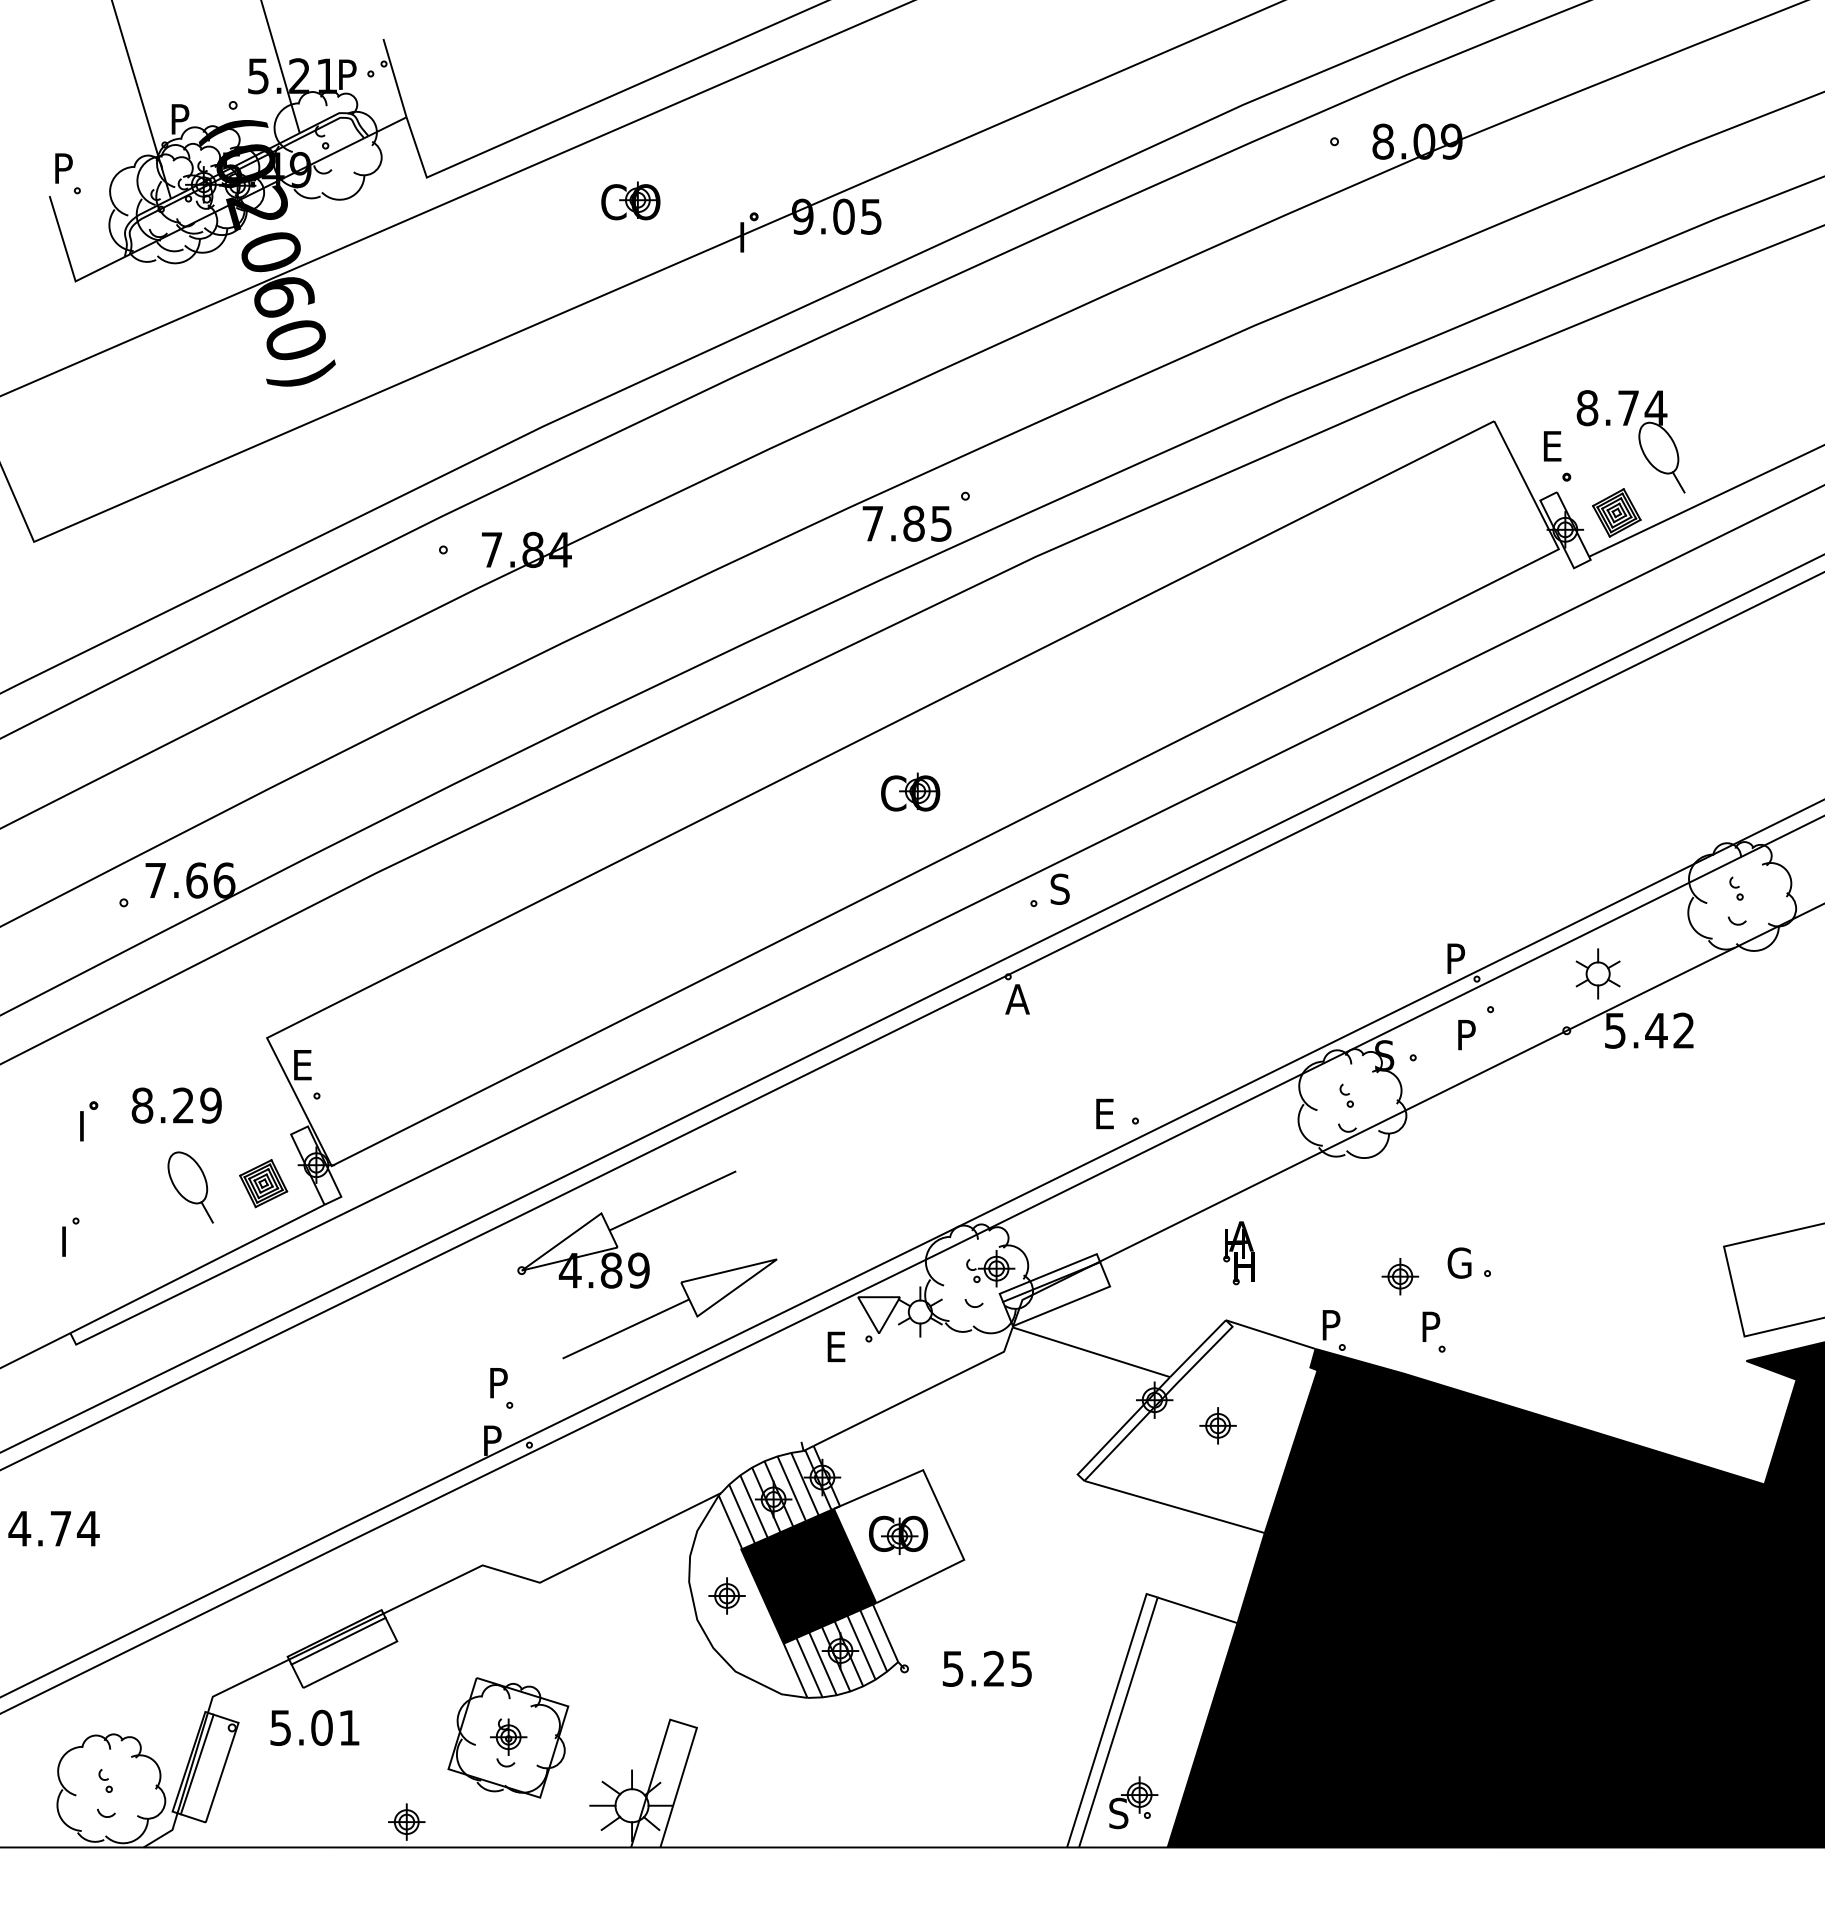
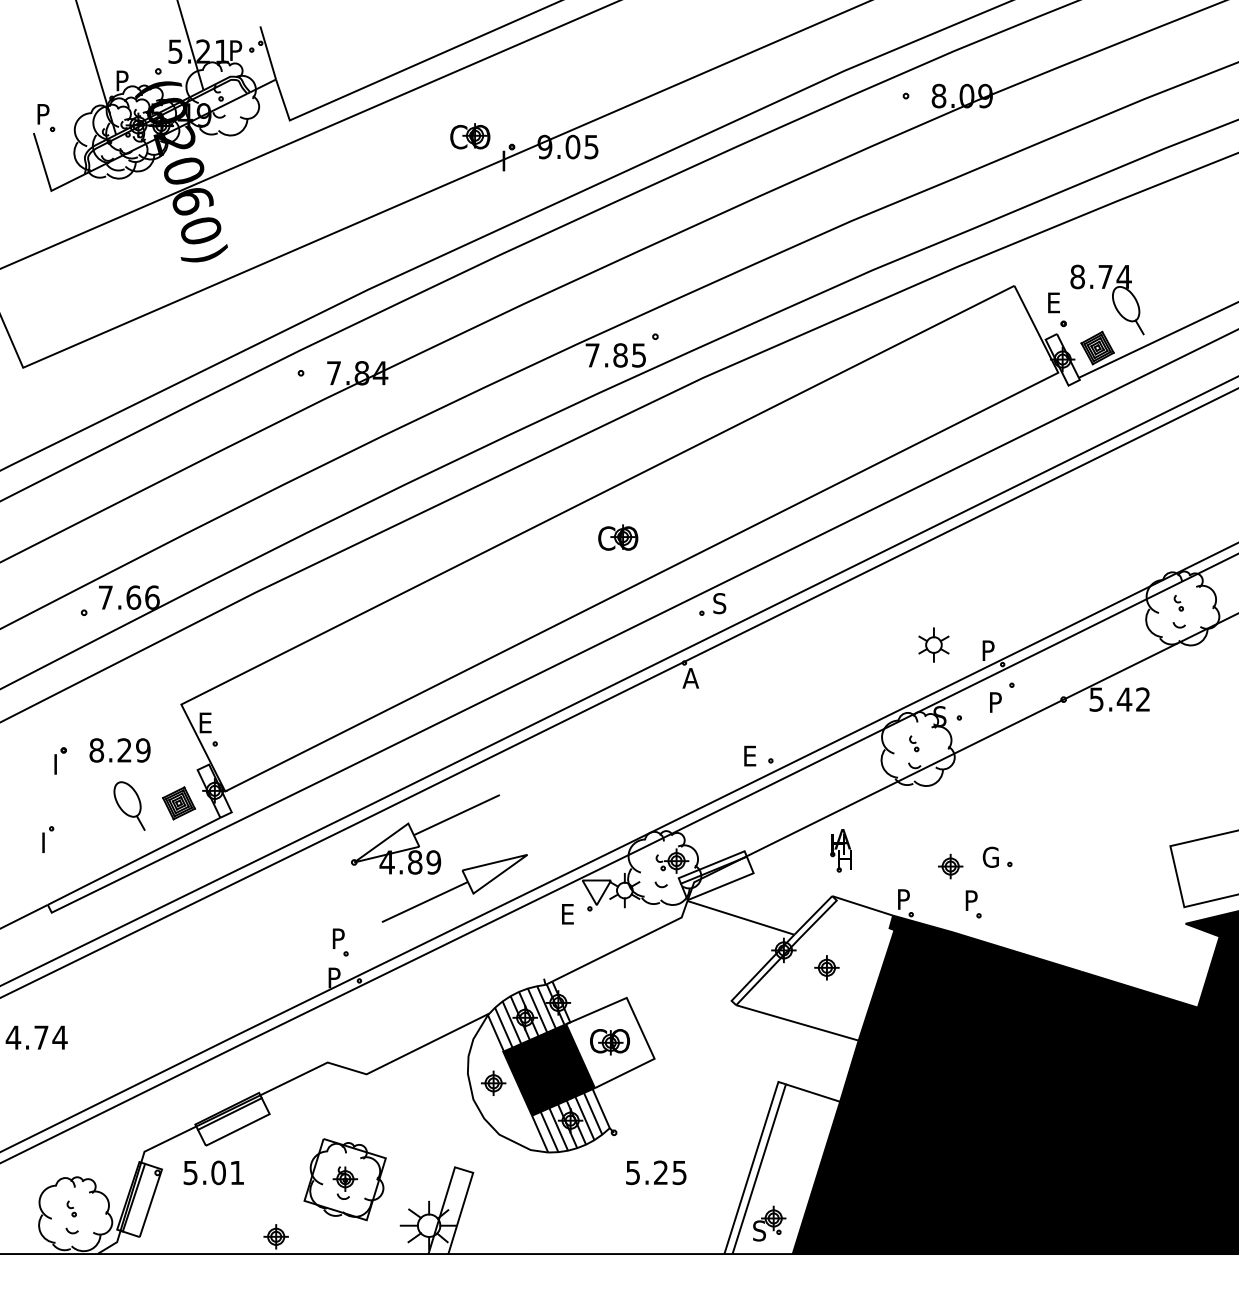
part: (631, 201) -> (470, 136), moved
part: (1597, 973) -> (933, 644), moved
text: (987, 1668) -> (656, 1172), moved

